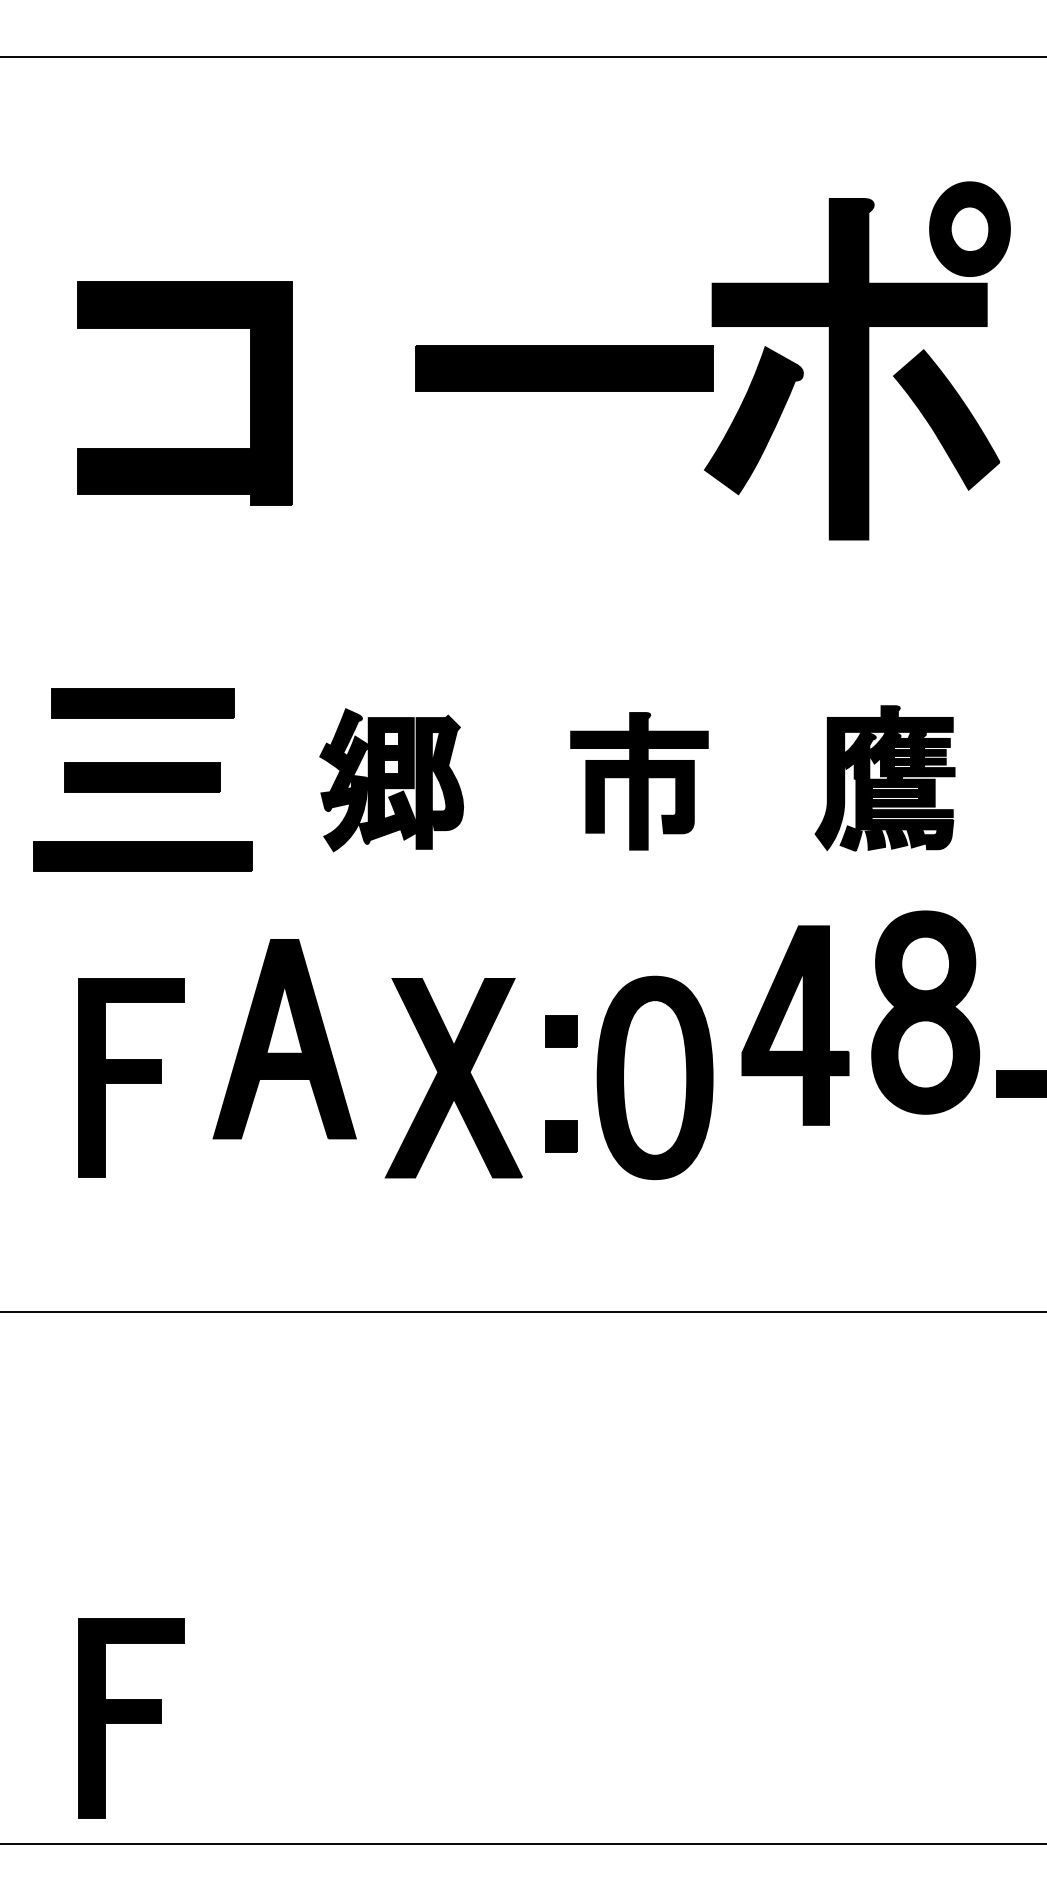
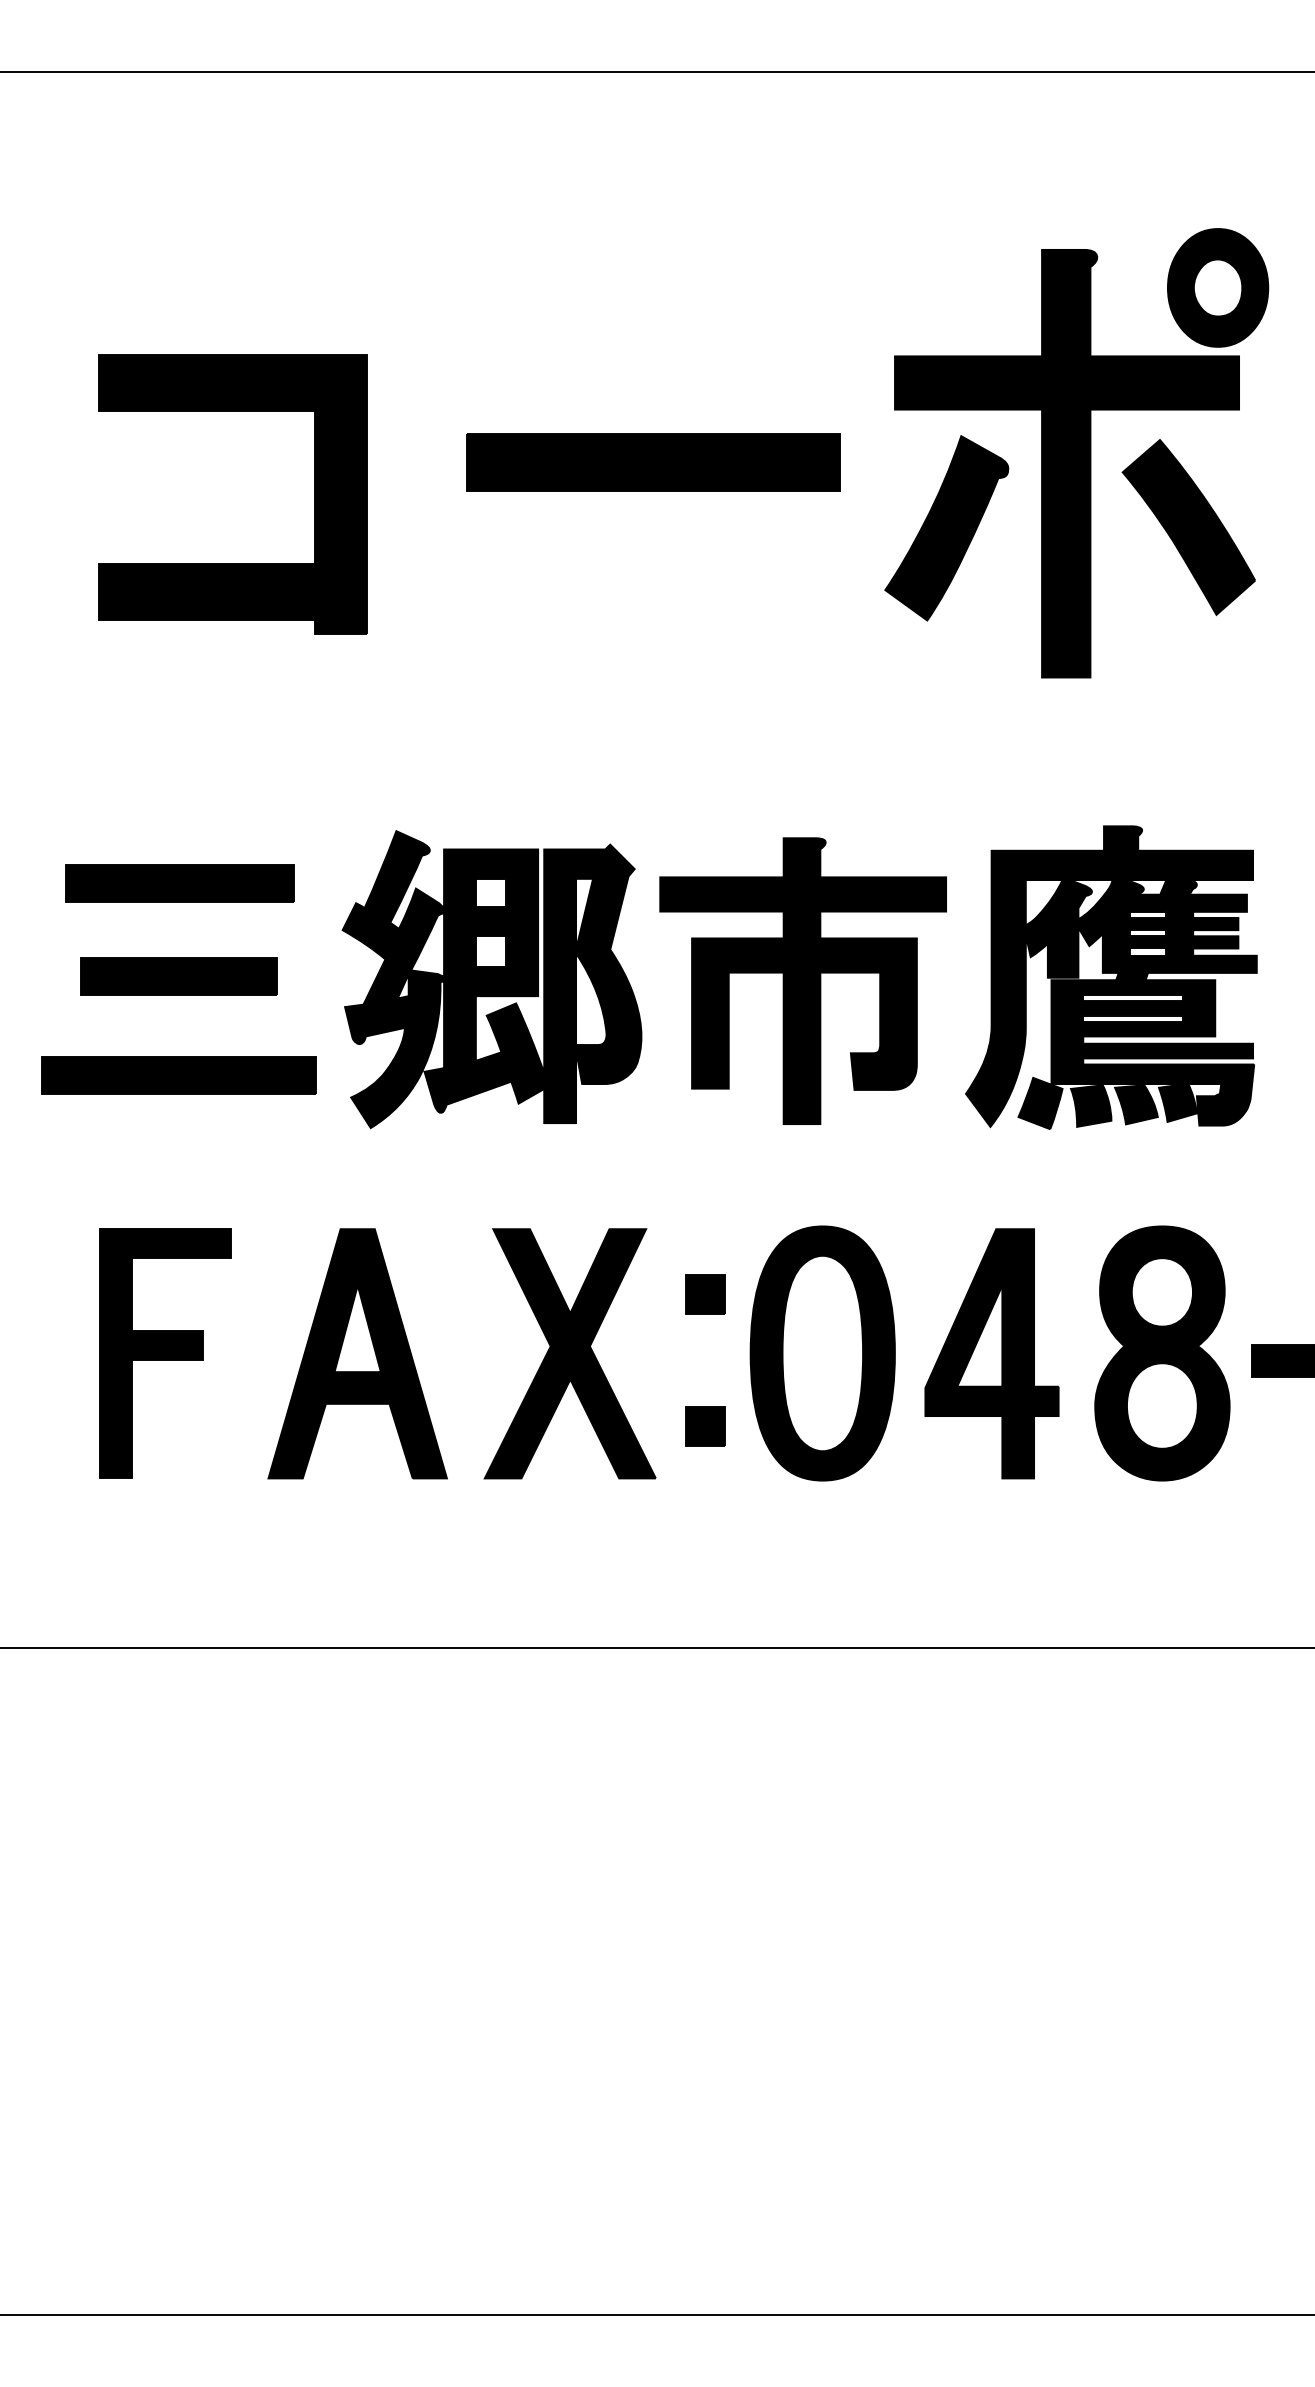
part: (564, 368) -> (653, 462), moved
part: (885, 778) -> (1111, 977), size x1.67
part: (391, 780) -> (491, 979), size x1.67
part: (638, 780) -> (802, 980), size x1.67
part: (925, 1012) -> (1162, 1353), moved
part: (795, 1025) -> (991, 1353), moved
part: (284, 1038) -> (357, 1353), moved
part: (131, 1718) -> (165, 2157), removed

